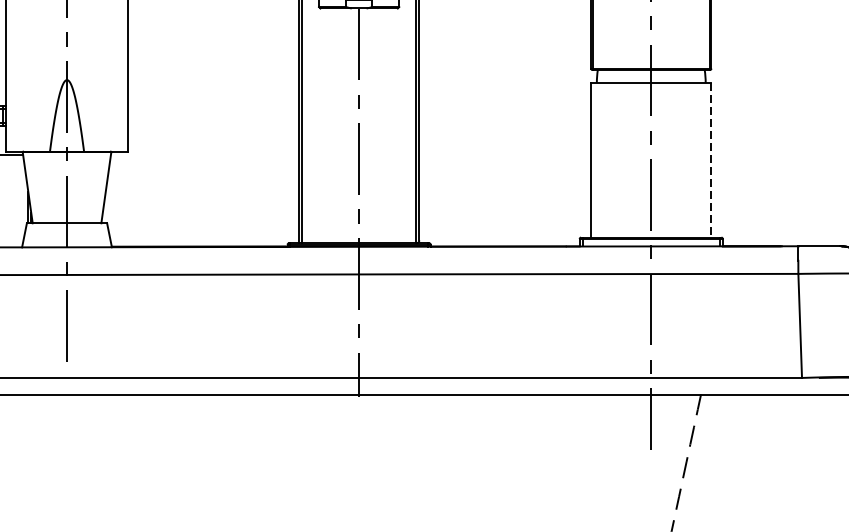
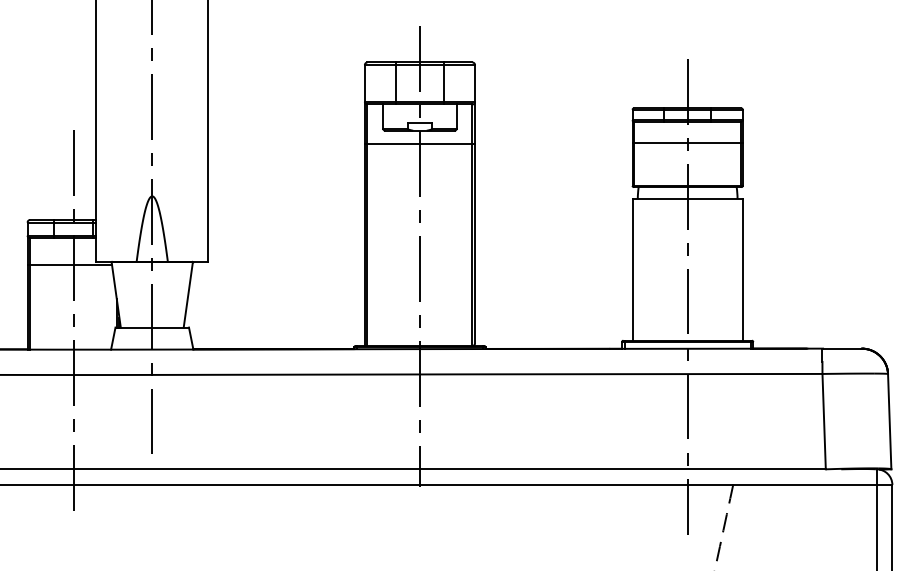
line: (651, 21) -> (687, 142), added
line: (358, 22) -> (419, 143), added
line: (711, 159) -> (742, 269), dashed -> solid

